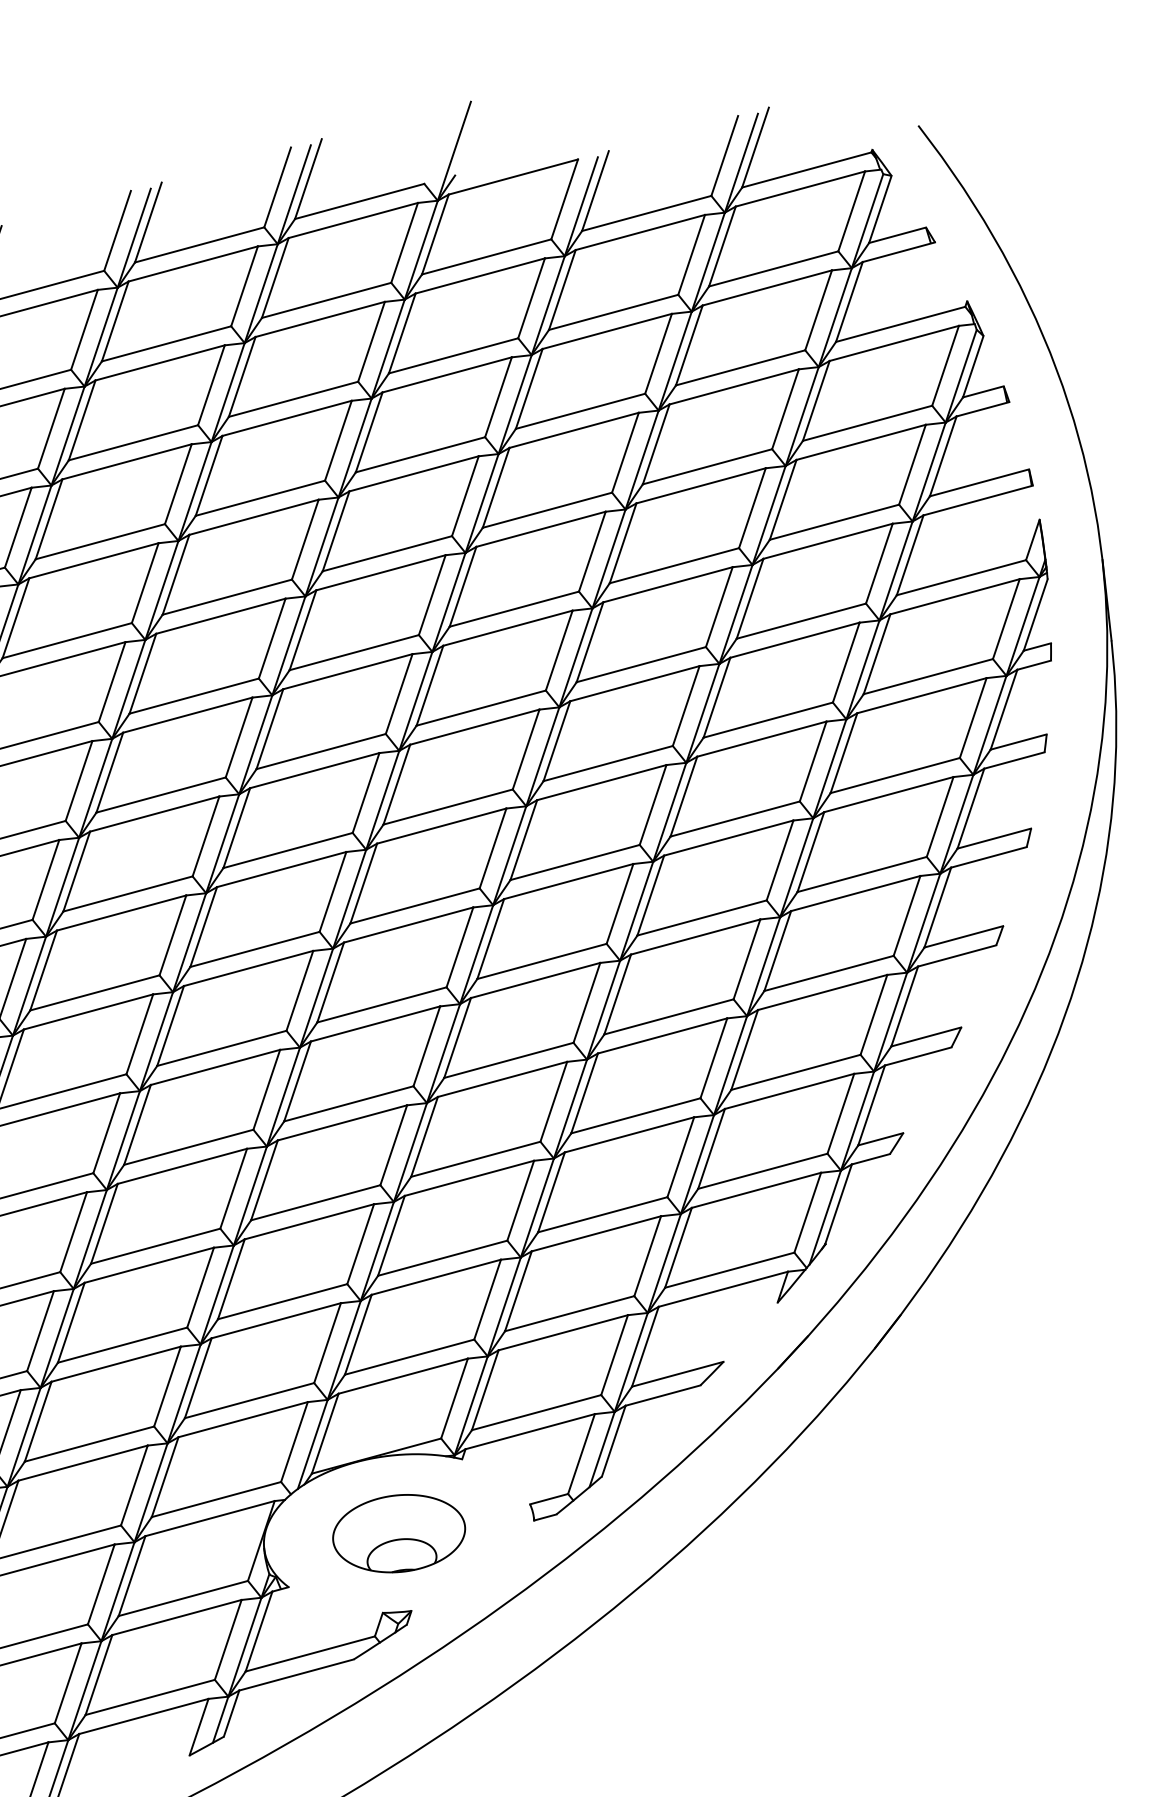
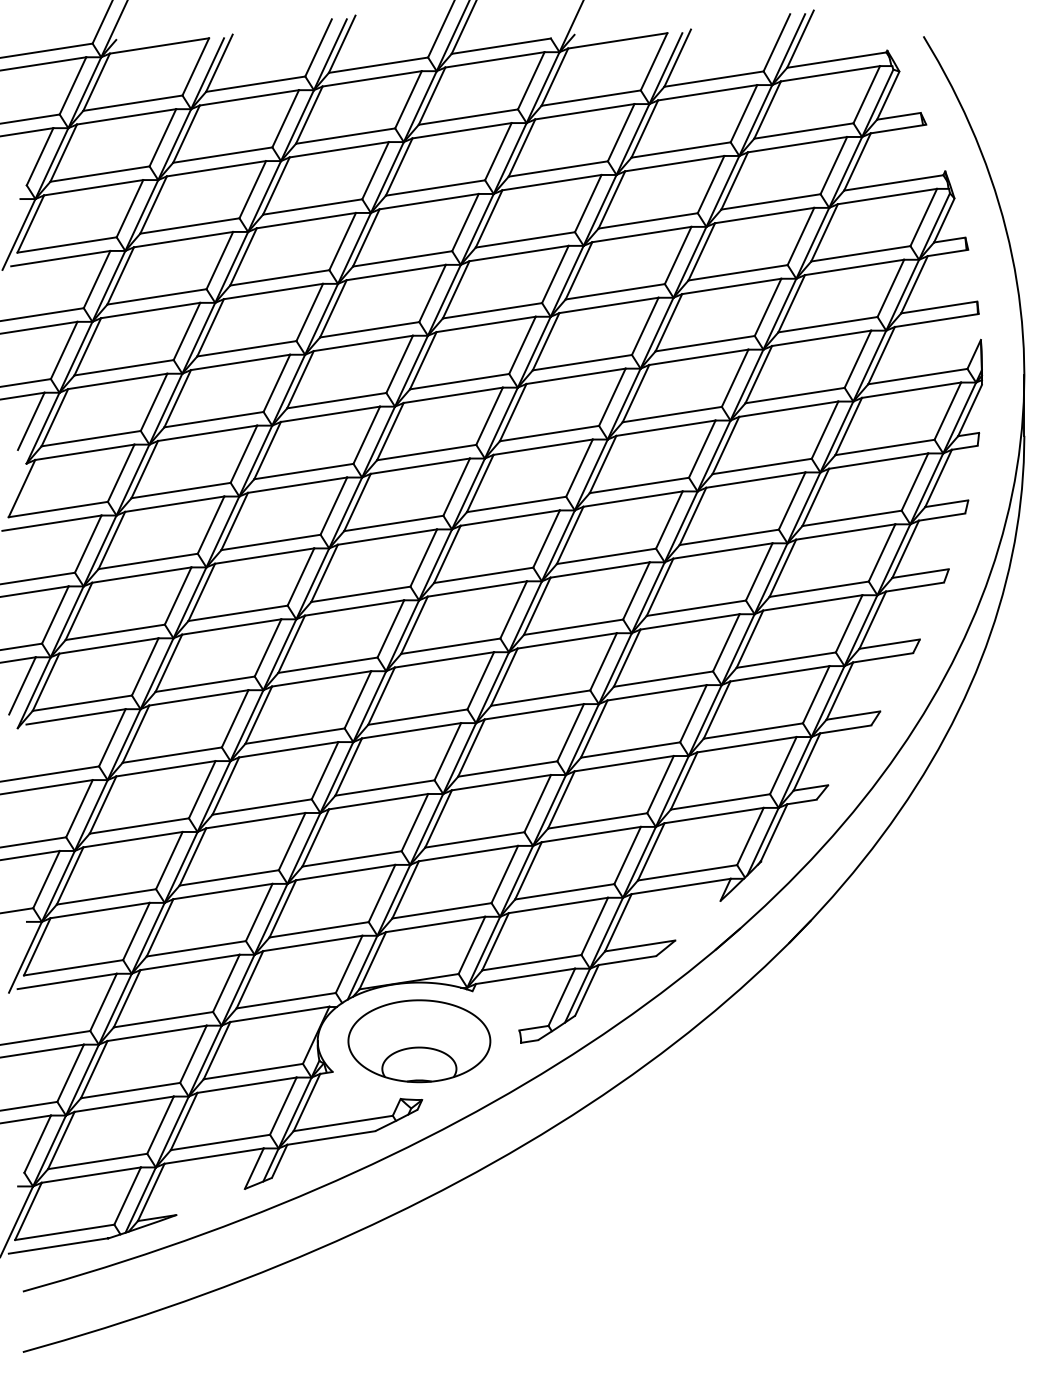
part: (399, 1533) -> (419, 1041), size x1.43

